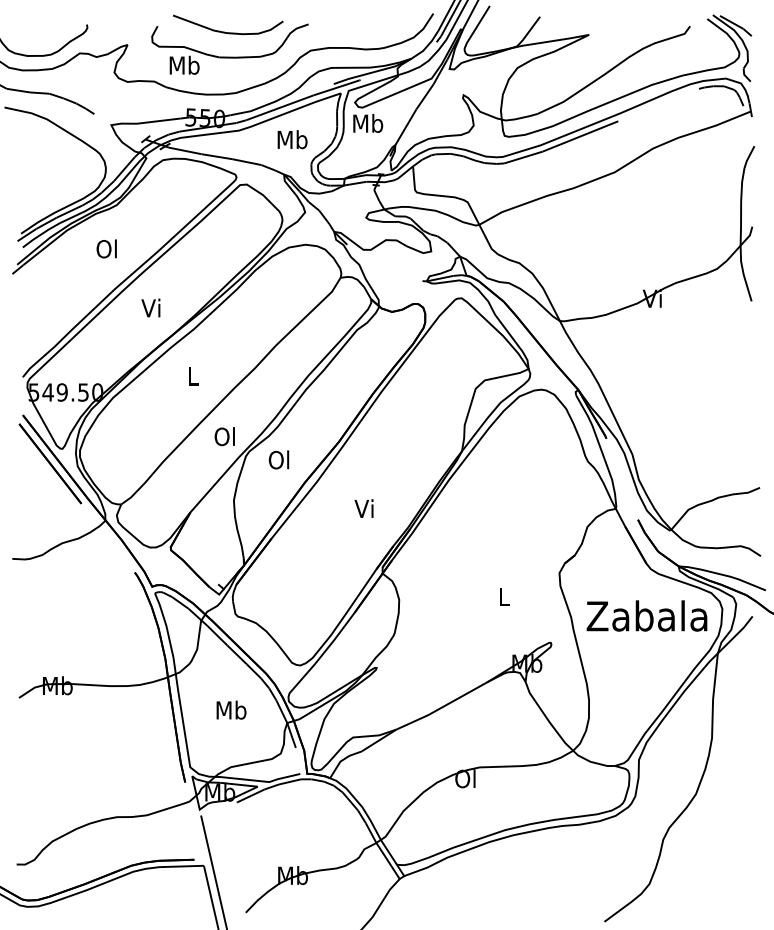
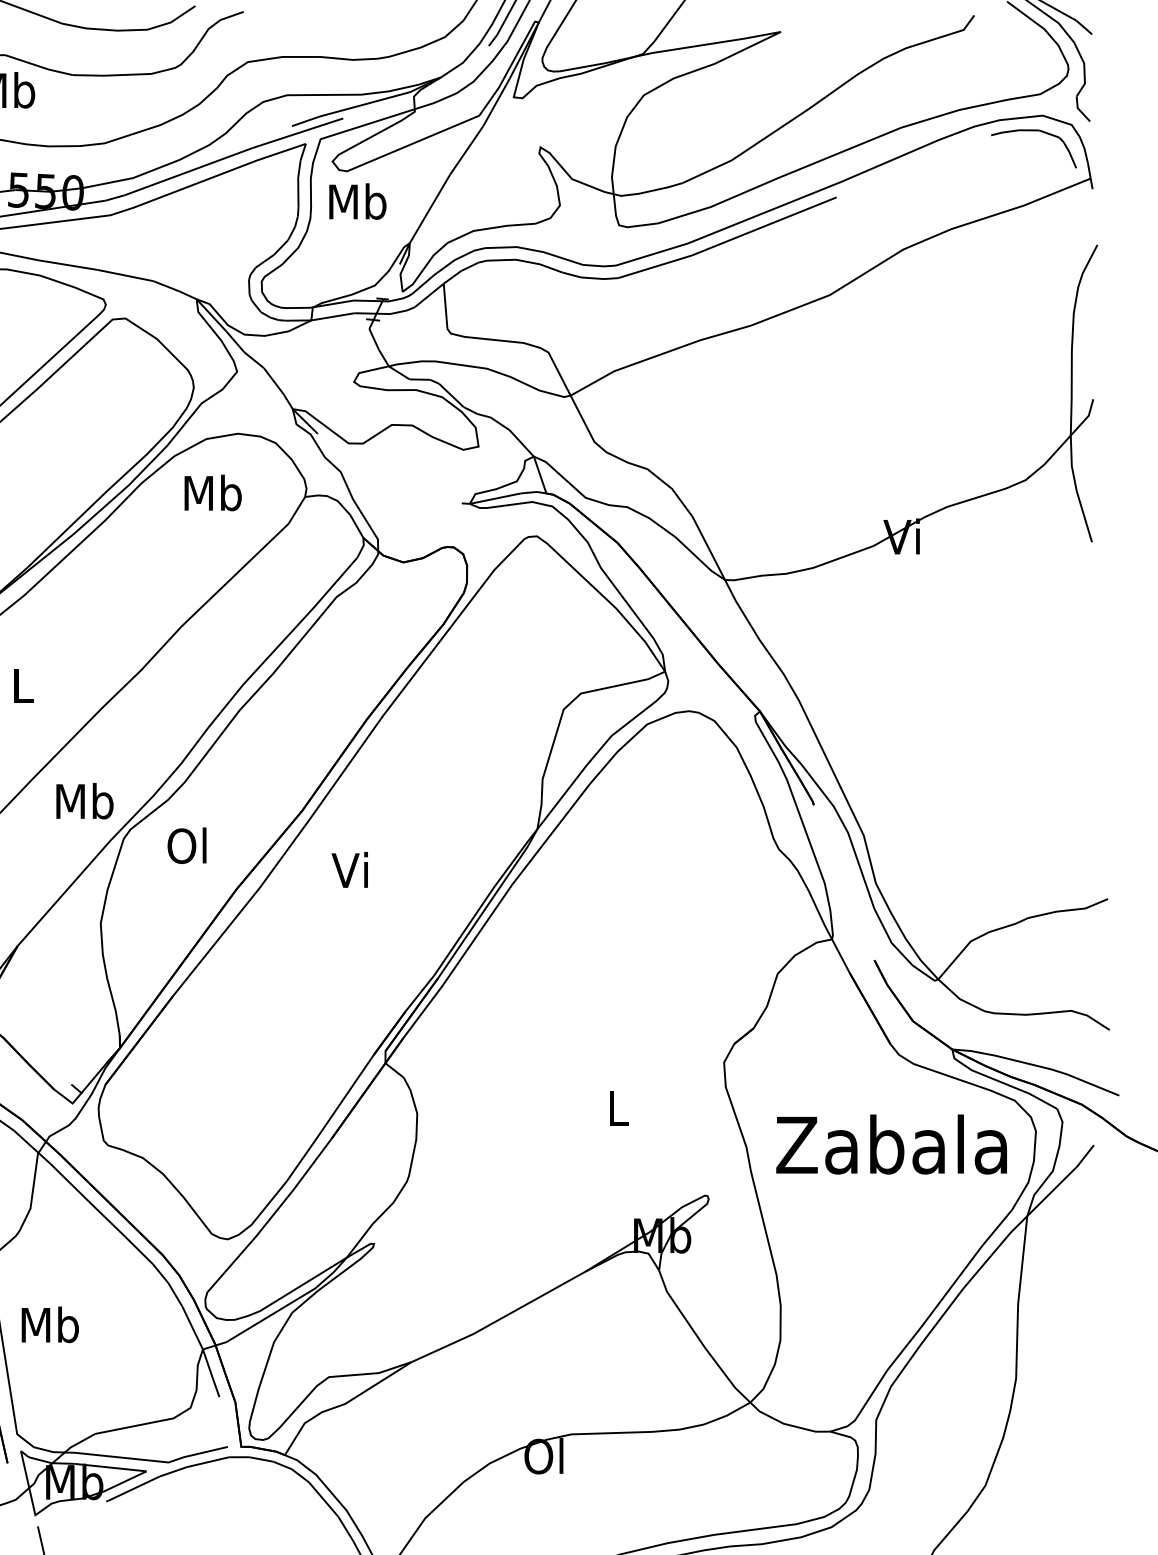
text: (292, 139) -> (212, 492), moved
text: (225, 436) -> (84, 800), Ol -> Mb
text: (363, 508) -> (348, 869), moved
text: (231, 709) -> (50, 1323), moved

